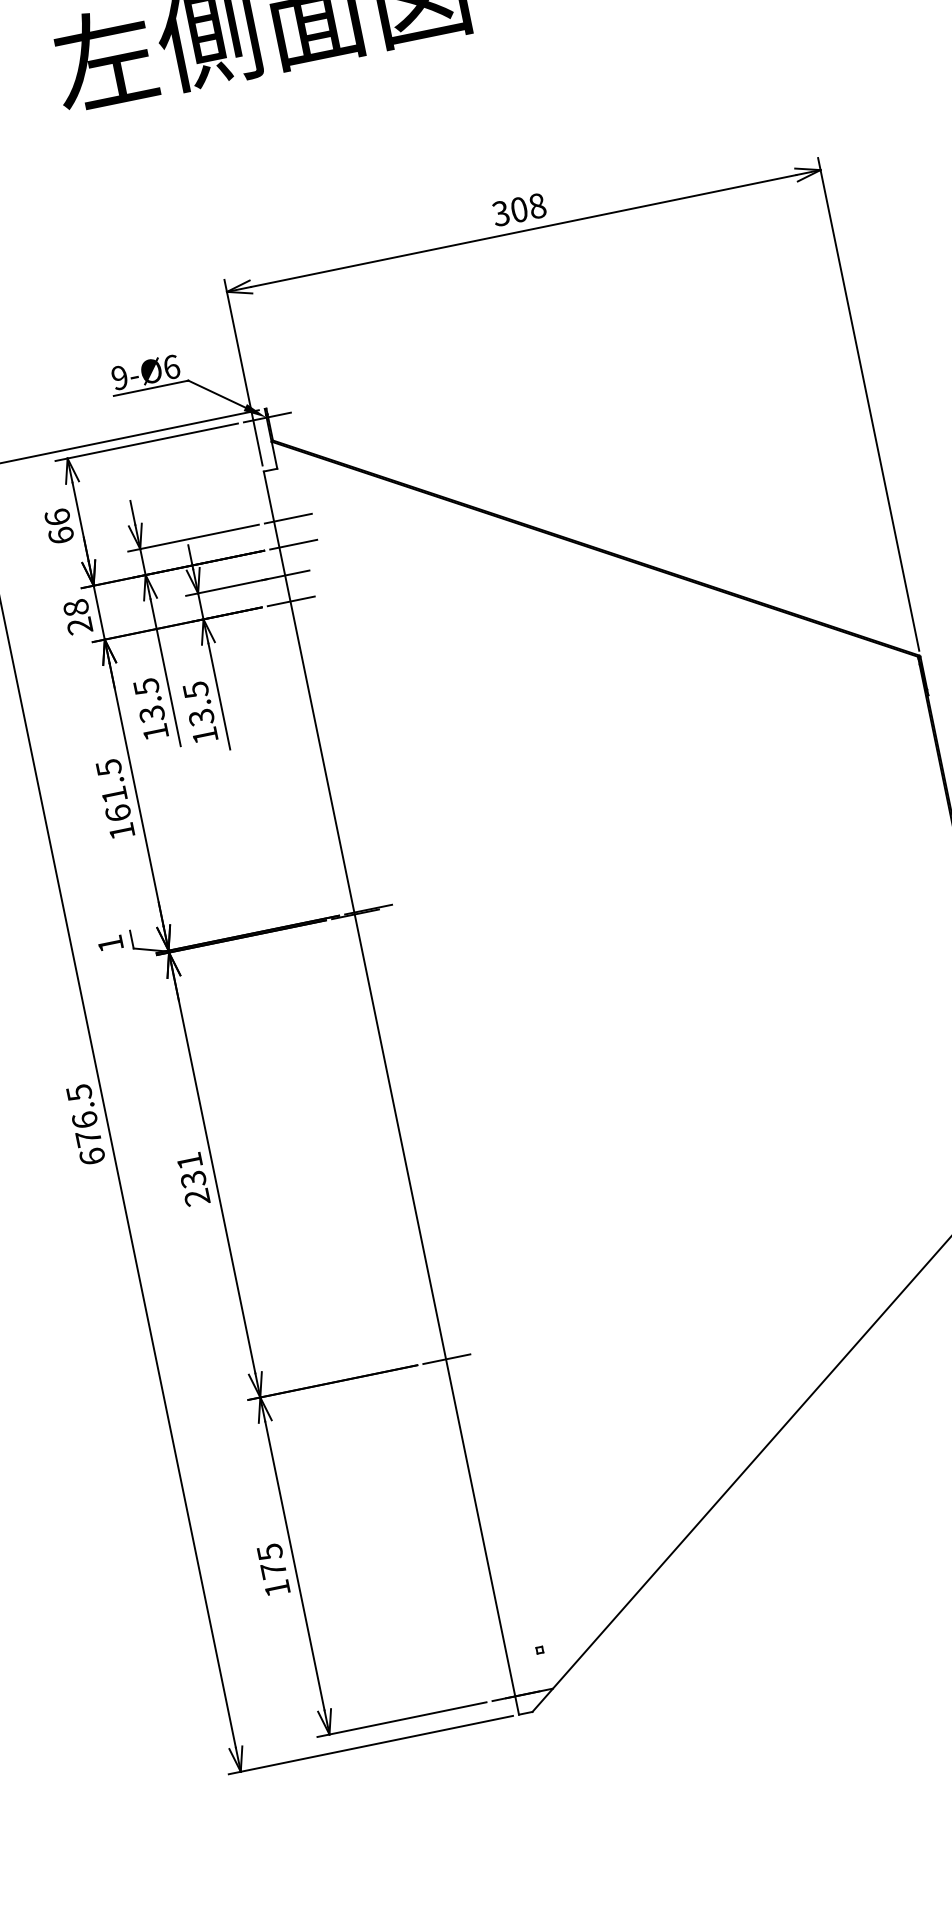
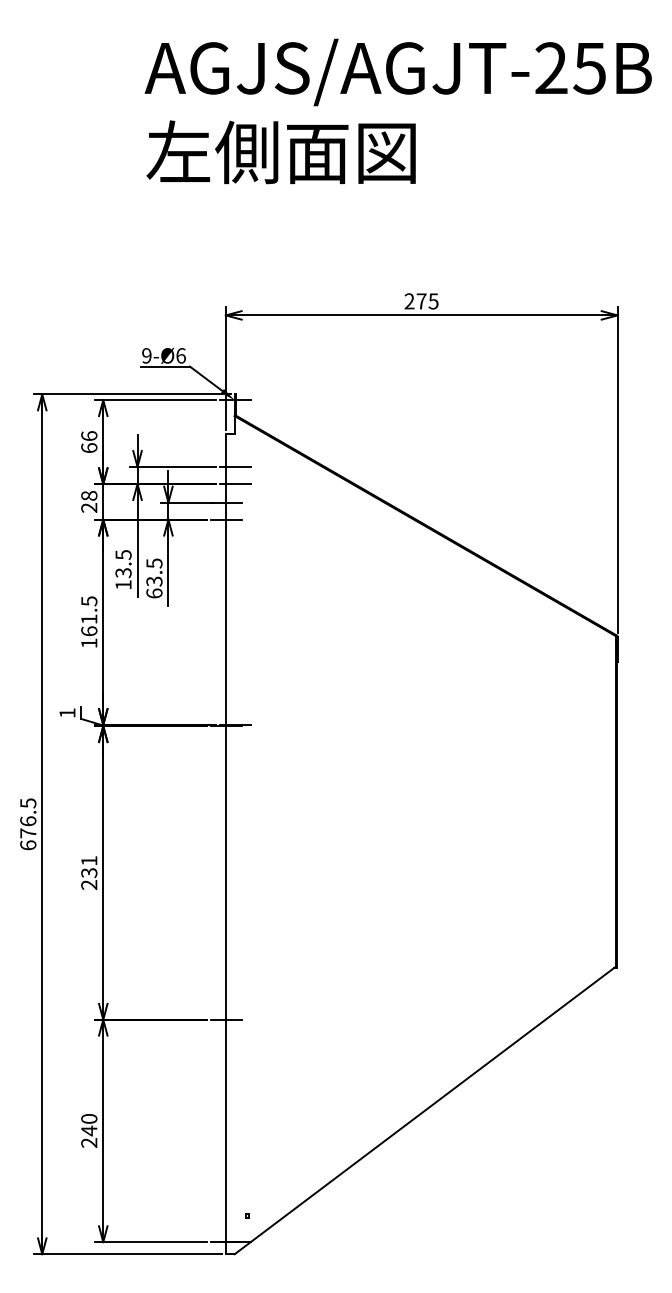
text: (519, 209) -> (421, 301), 308 -> 275
text: (205, 735) -> (154, 593), 13.5 -> 63.5
text: (273, 1569) -> (89, 1130), 175 -> 240

